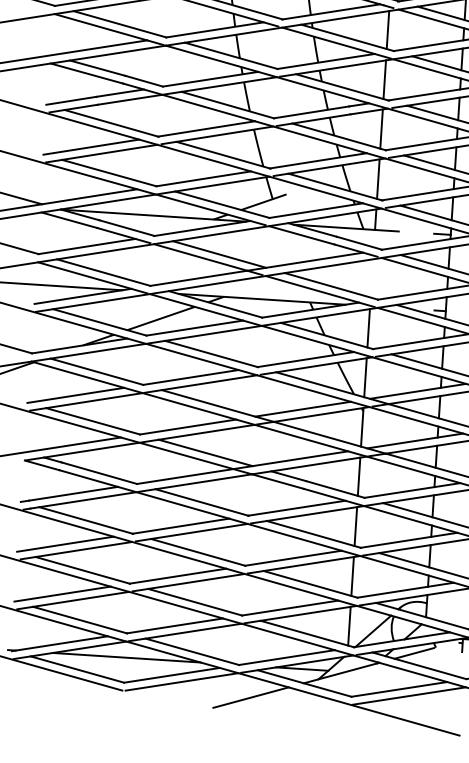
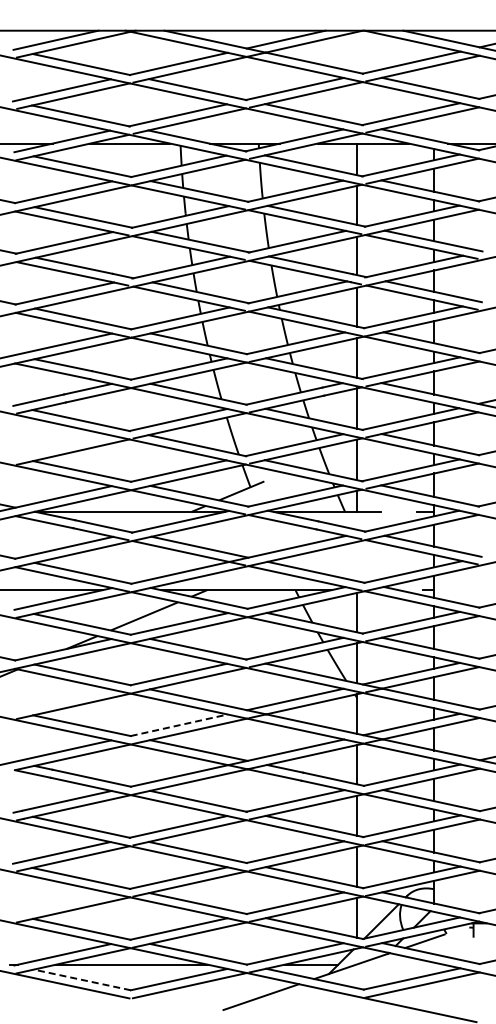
line: (90, 147) -> (61, 446), removed
line: (75, 395) -> (62, 700), removed
line: (188, 427) -> (179, 725), solid -> dashed
line: (61, 593) -> (61, 903), removed
line: (77, 669) -> (82, 979), solid -> dashed

